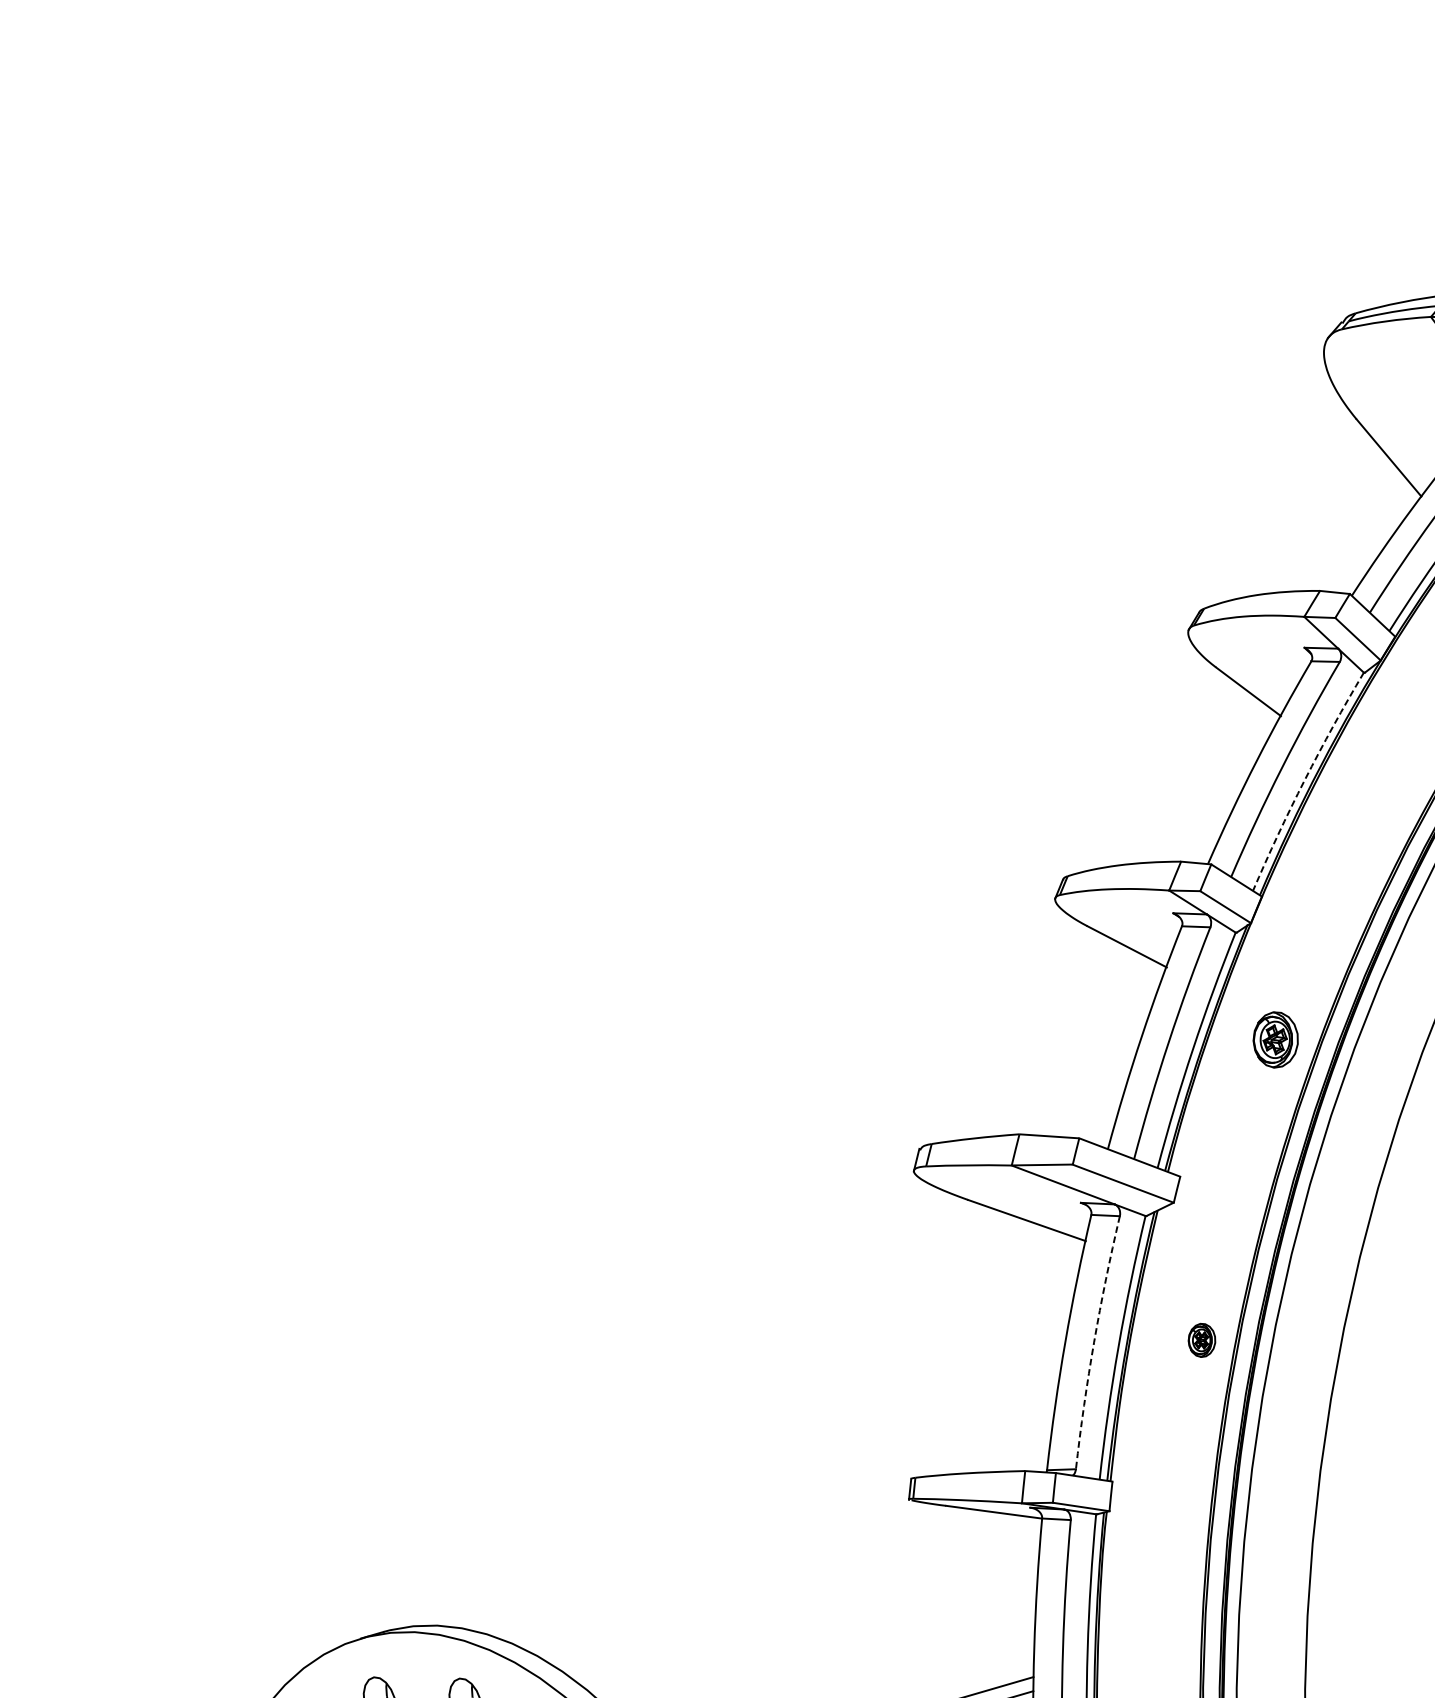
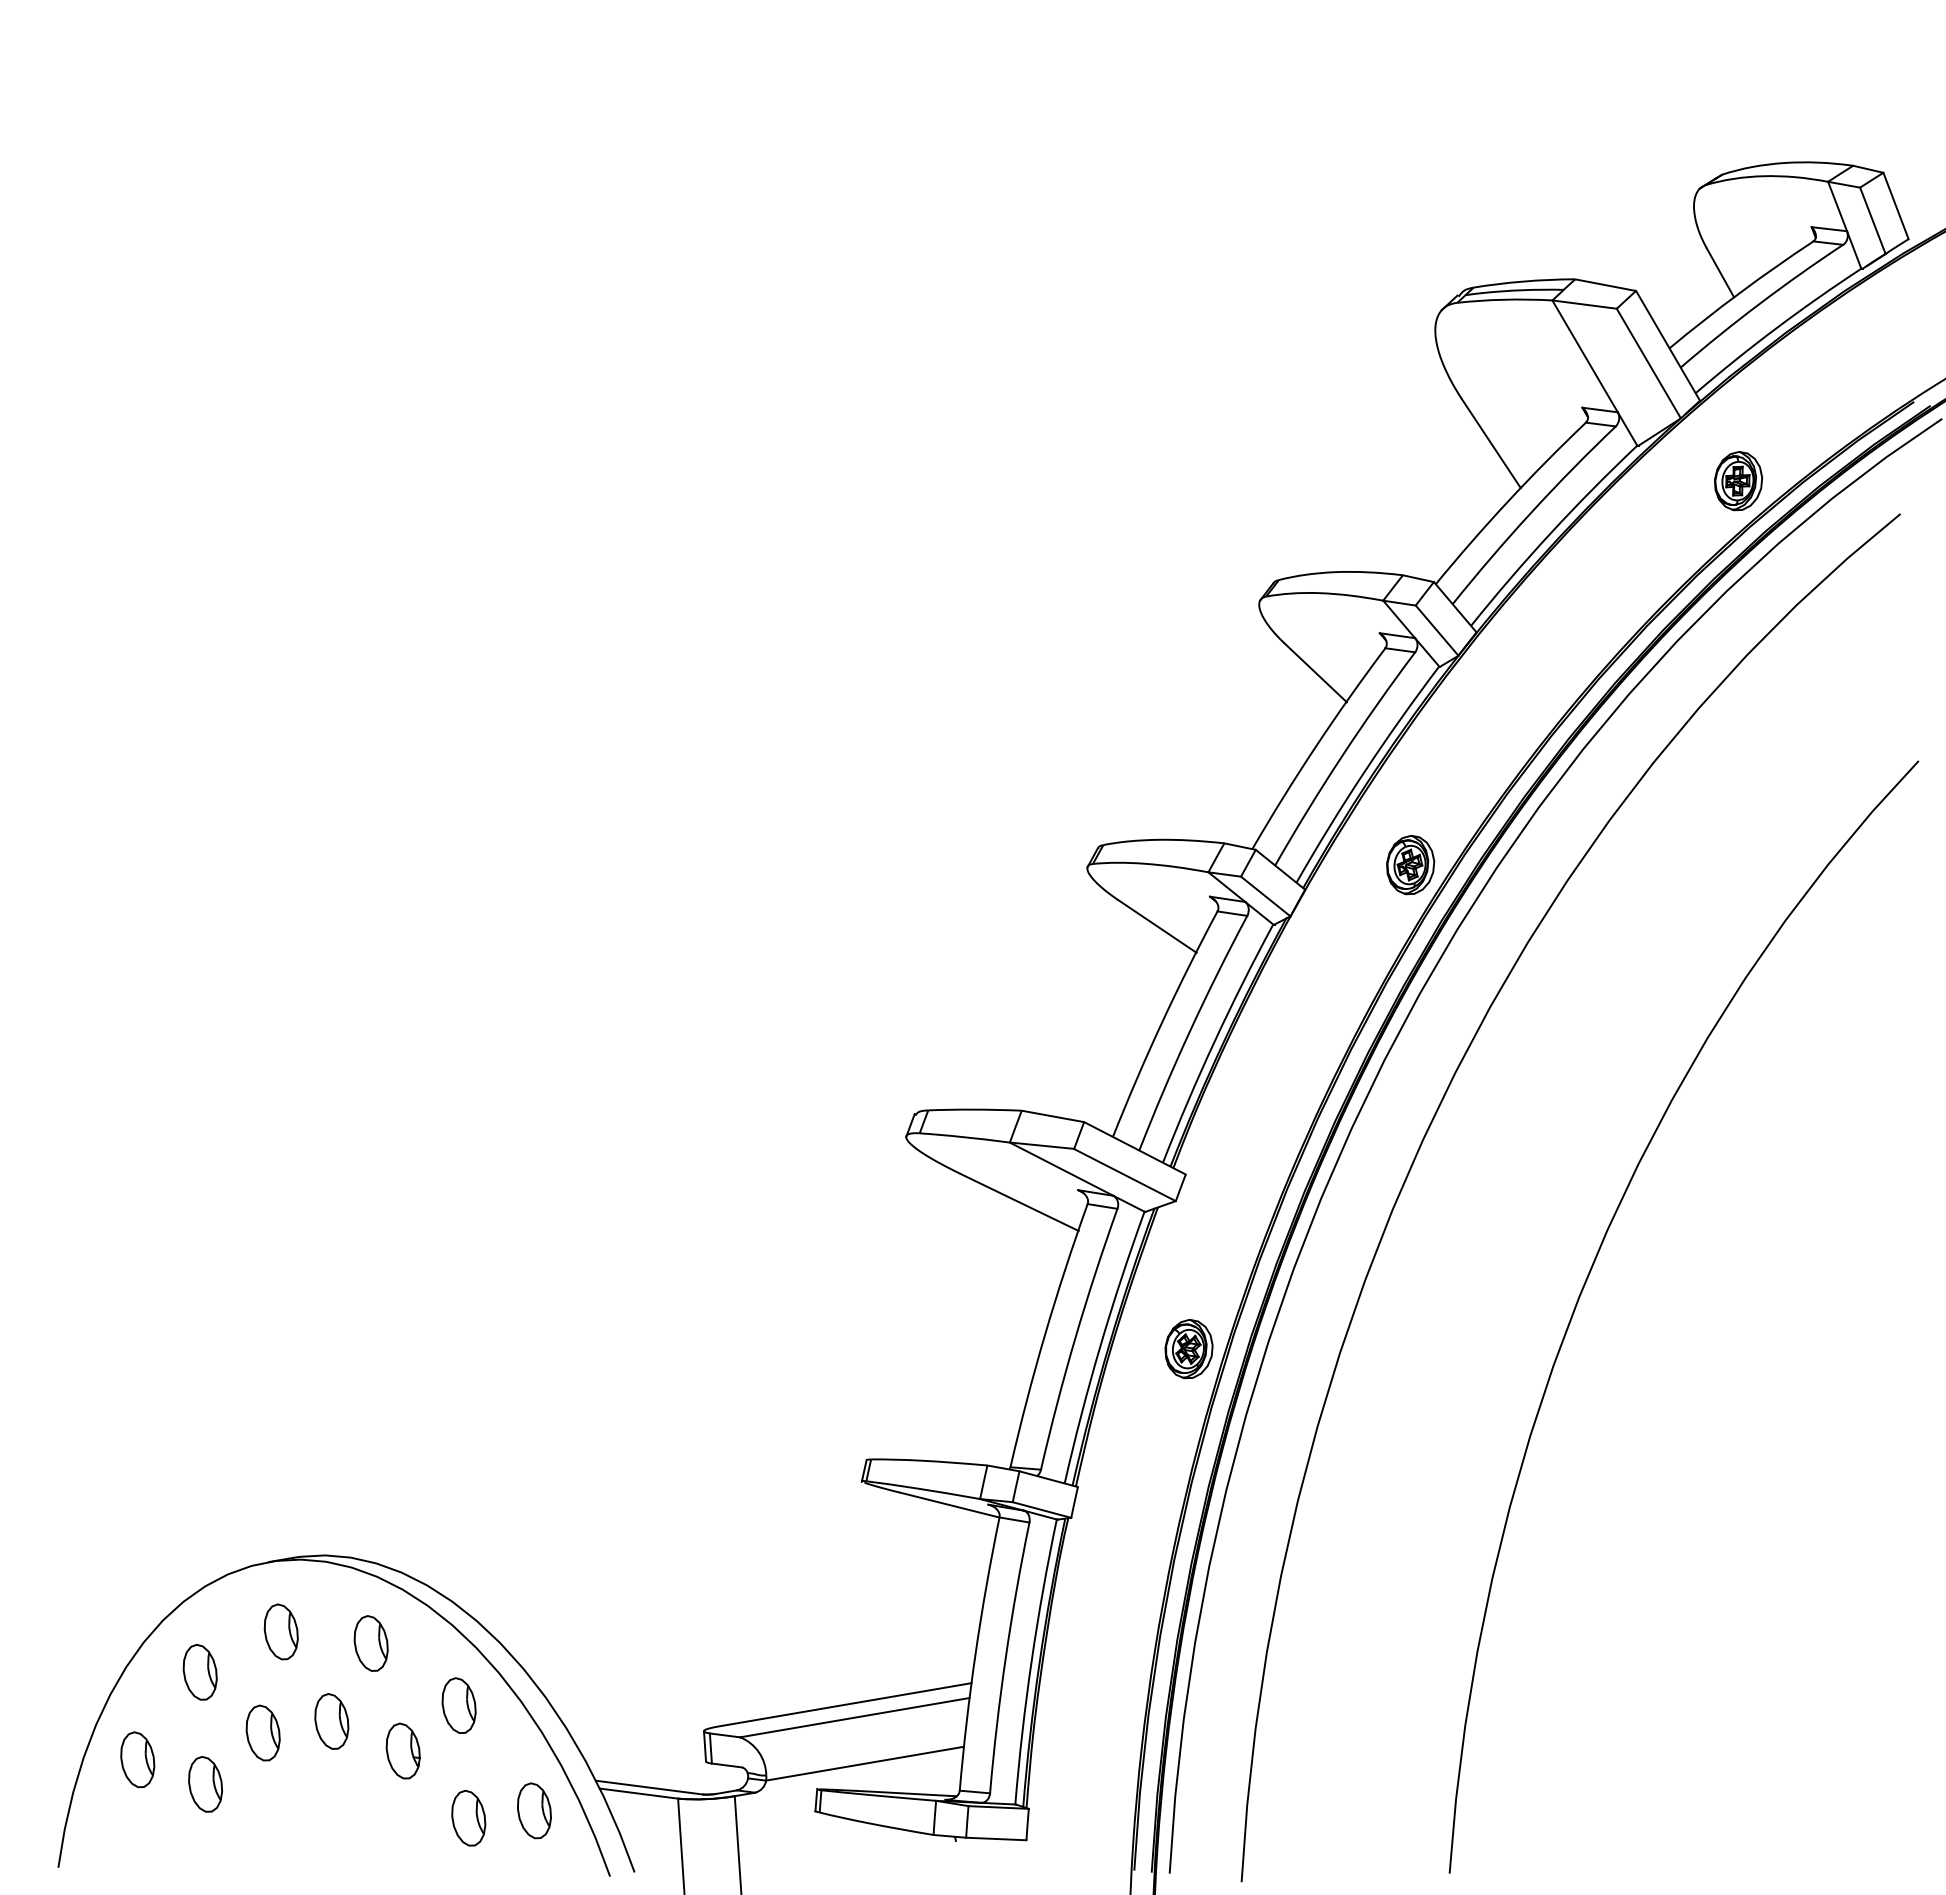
arc: (1305, 780) -> (1364, 772), dashed -> solid
part: (1275, 1040) -> (1410, 865), moved
part: (1201, 1340) -> (1188, 1349), size x1.67
arc: (1094, 1342) -> (1075, 1338), dashed -> solid

